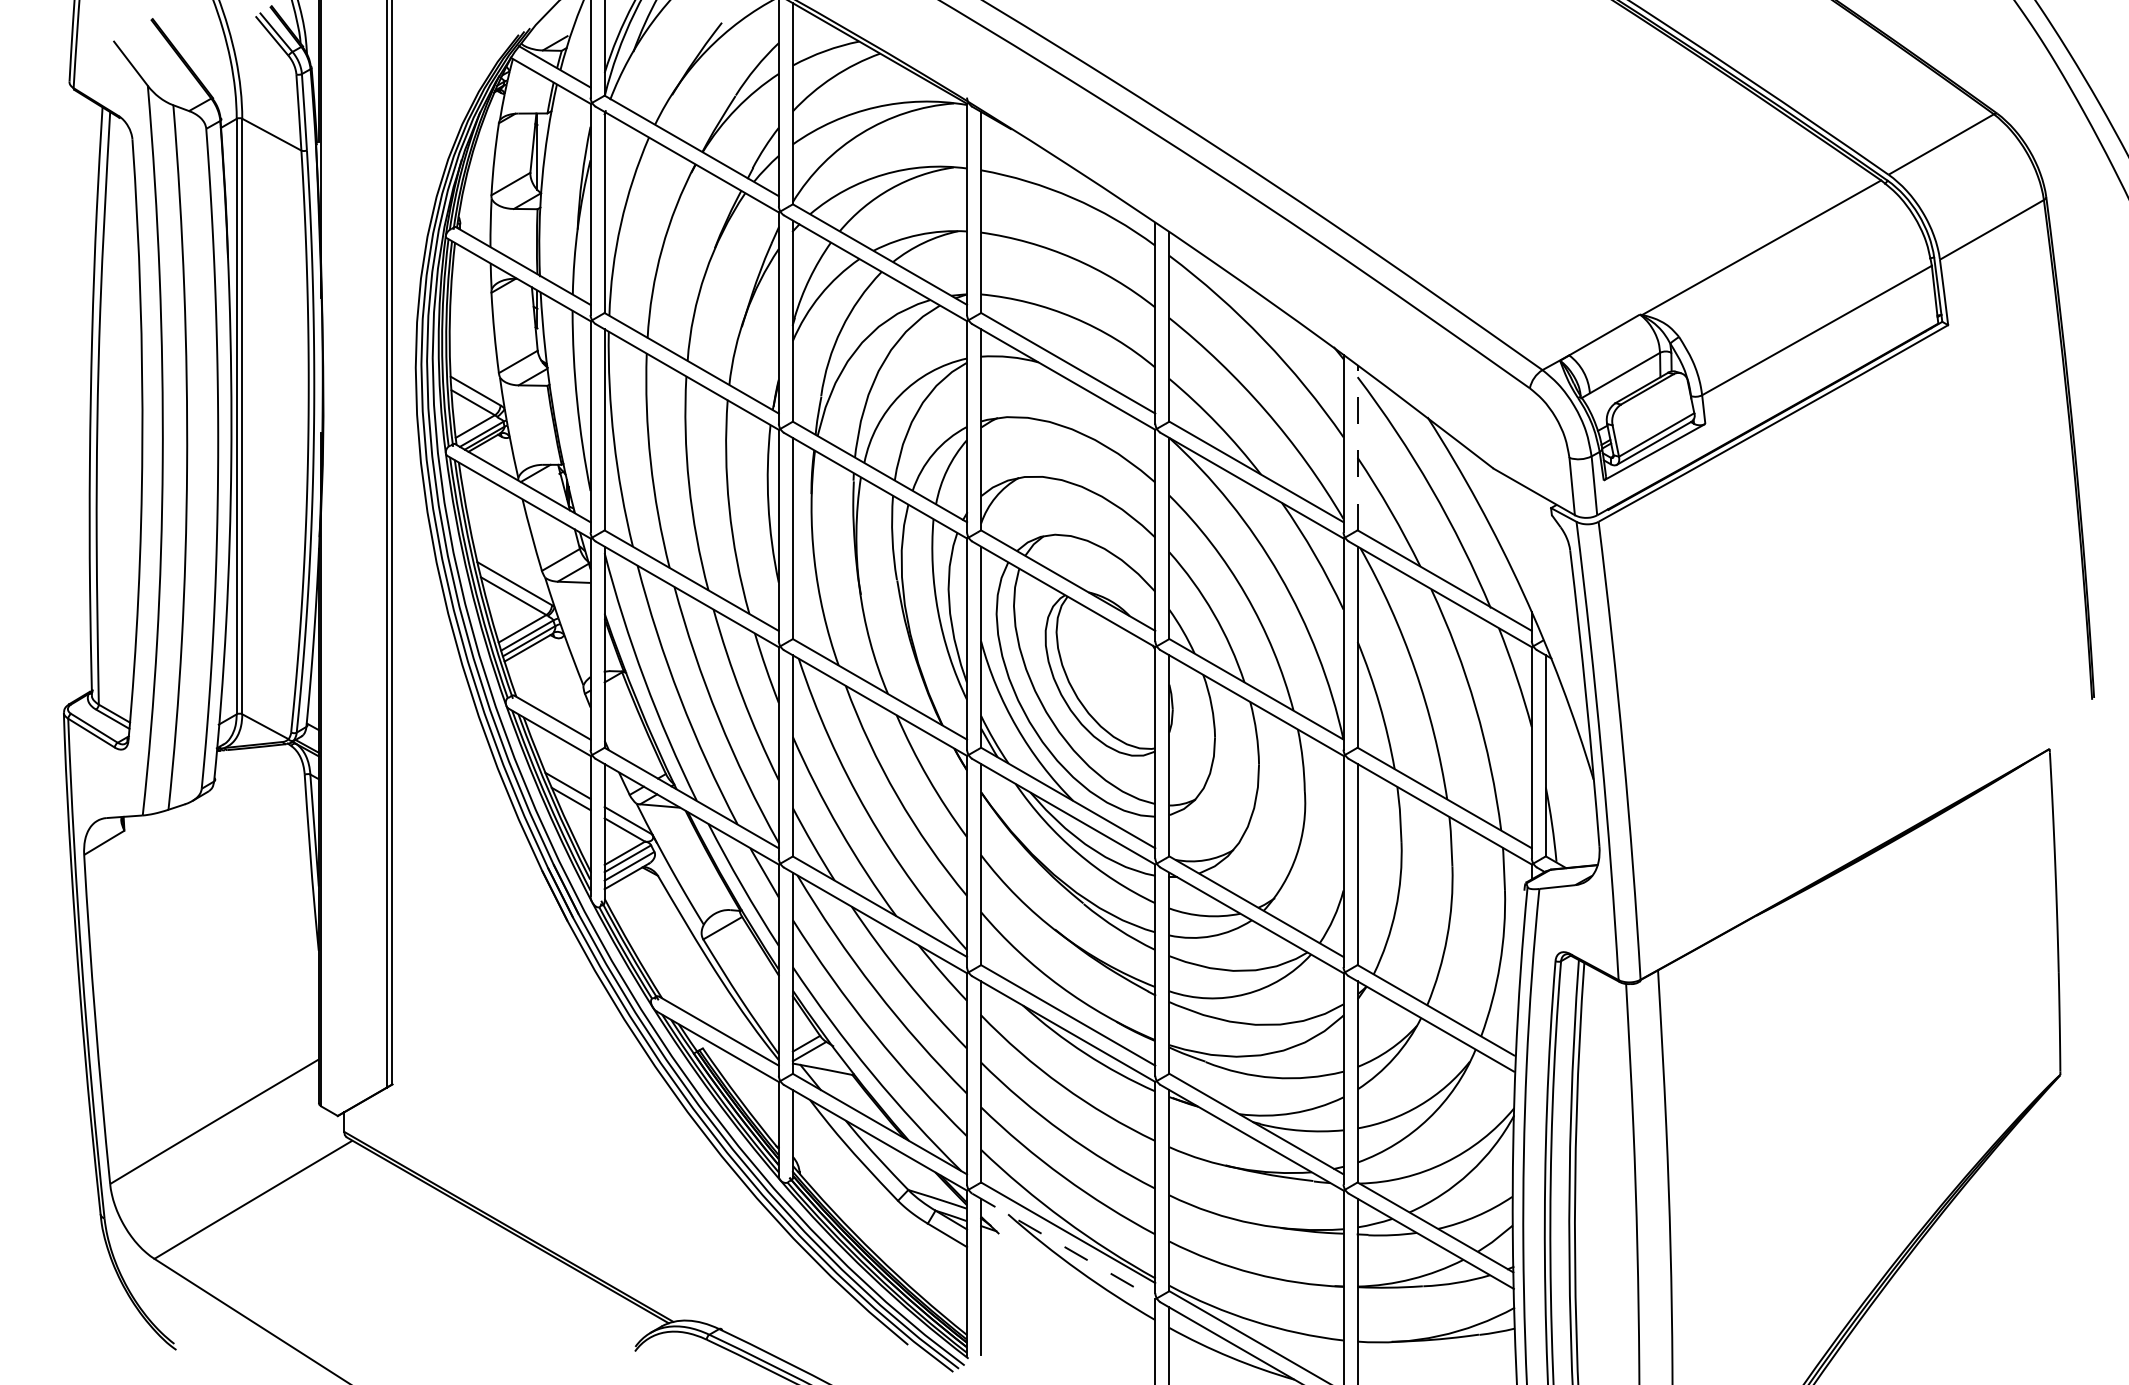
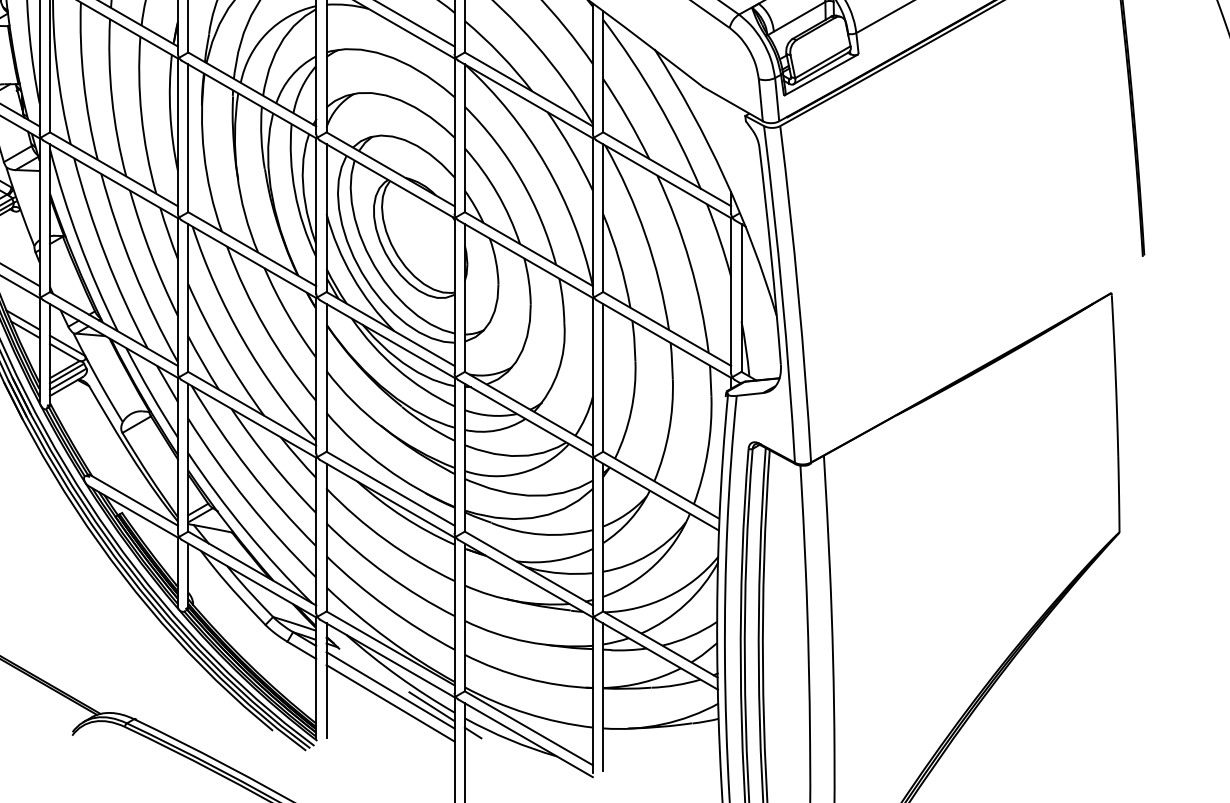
line: (1357, 447) -> (603, 71), dashed -> solid
line: (1063, 1246) -> (387, 658), dashed -> solid
line: (1068, 1289) -> (390, 690), added
line: (1068, 1307) -> (390, 703), added
line: (1124, 1311) -> (431, 706), added
line: (1180, 1347) -> (473, 732), added

